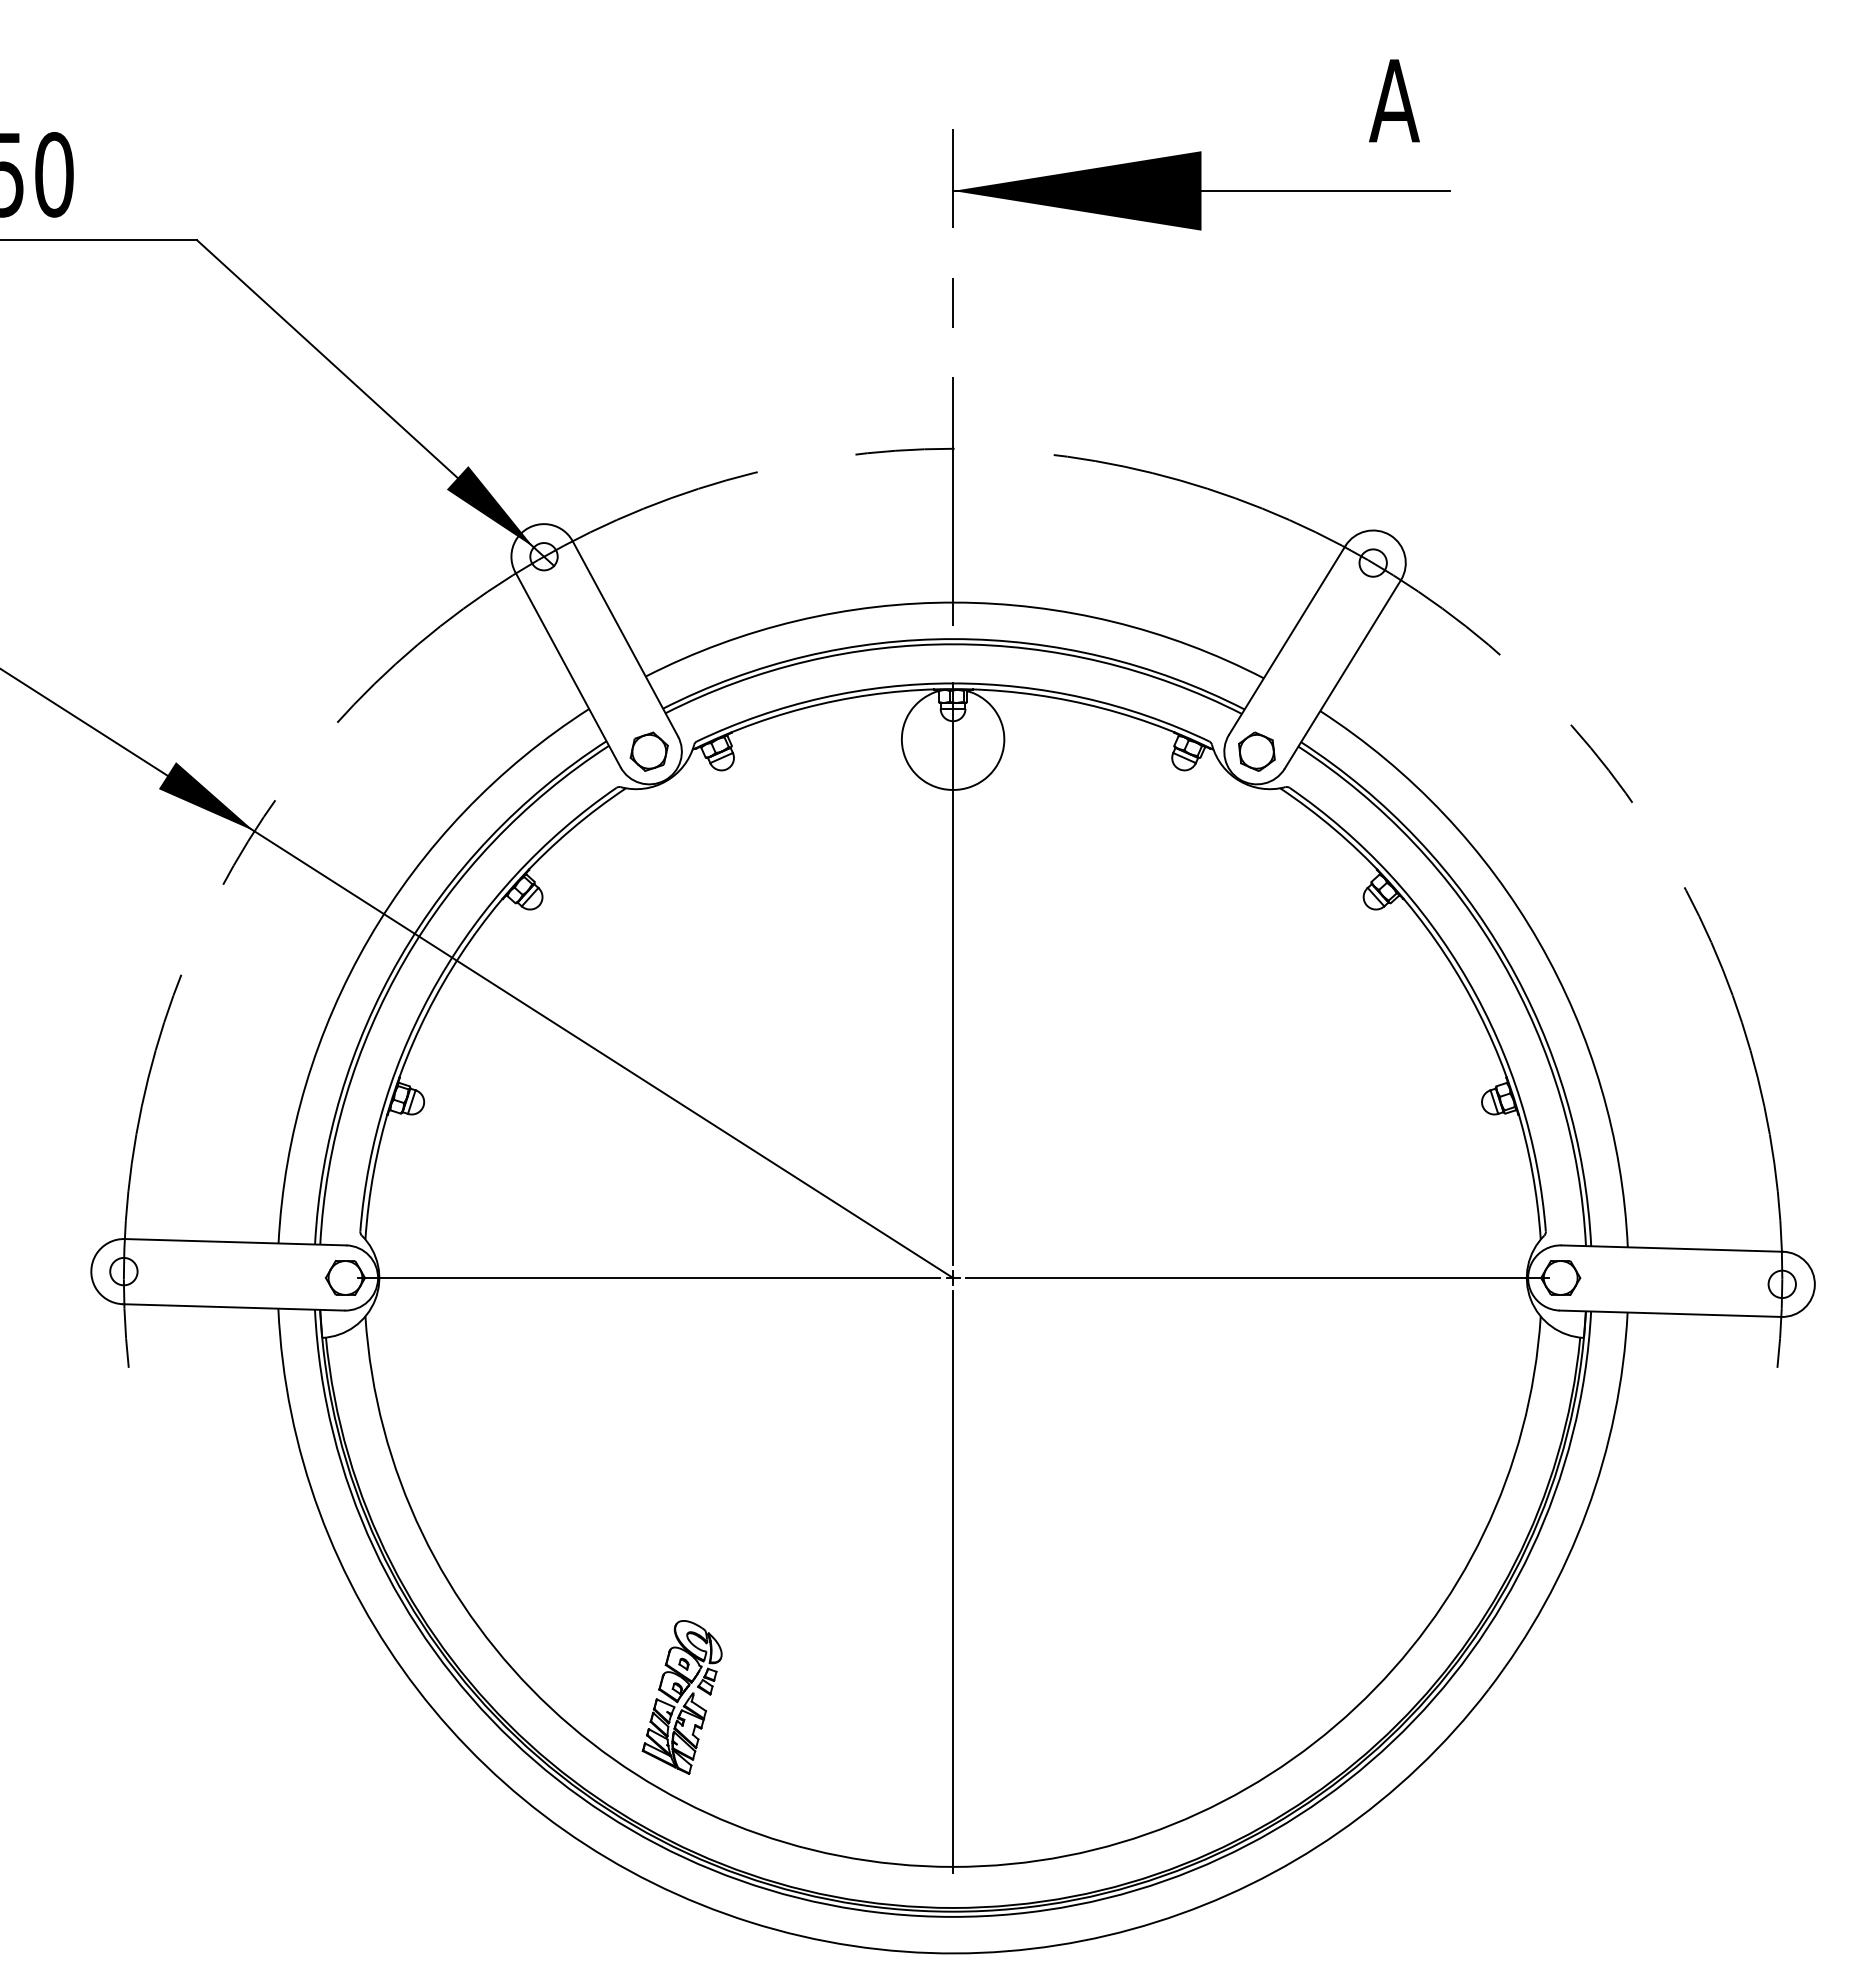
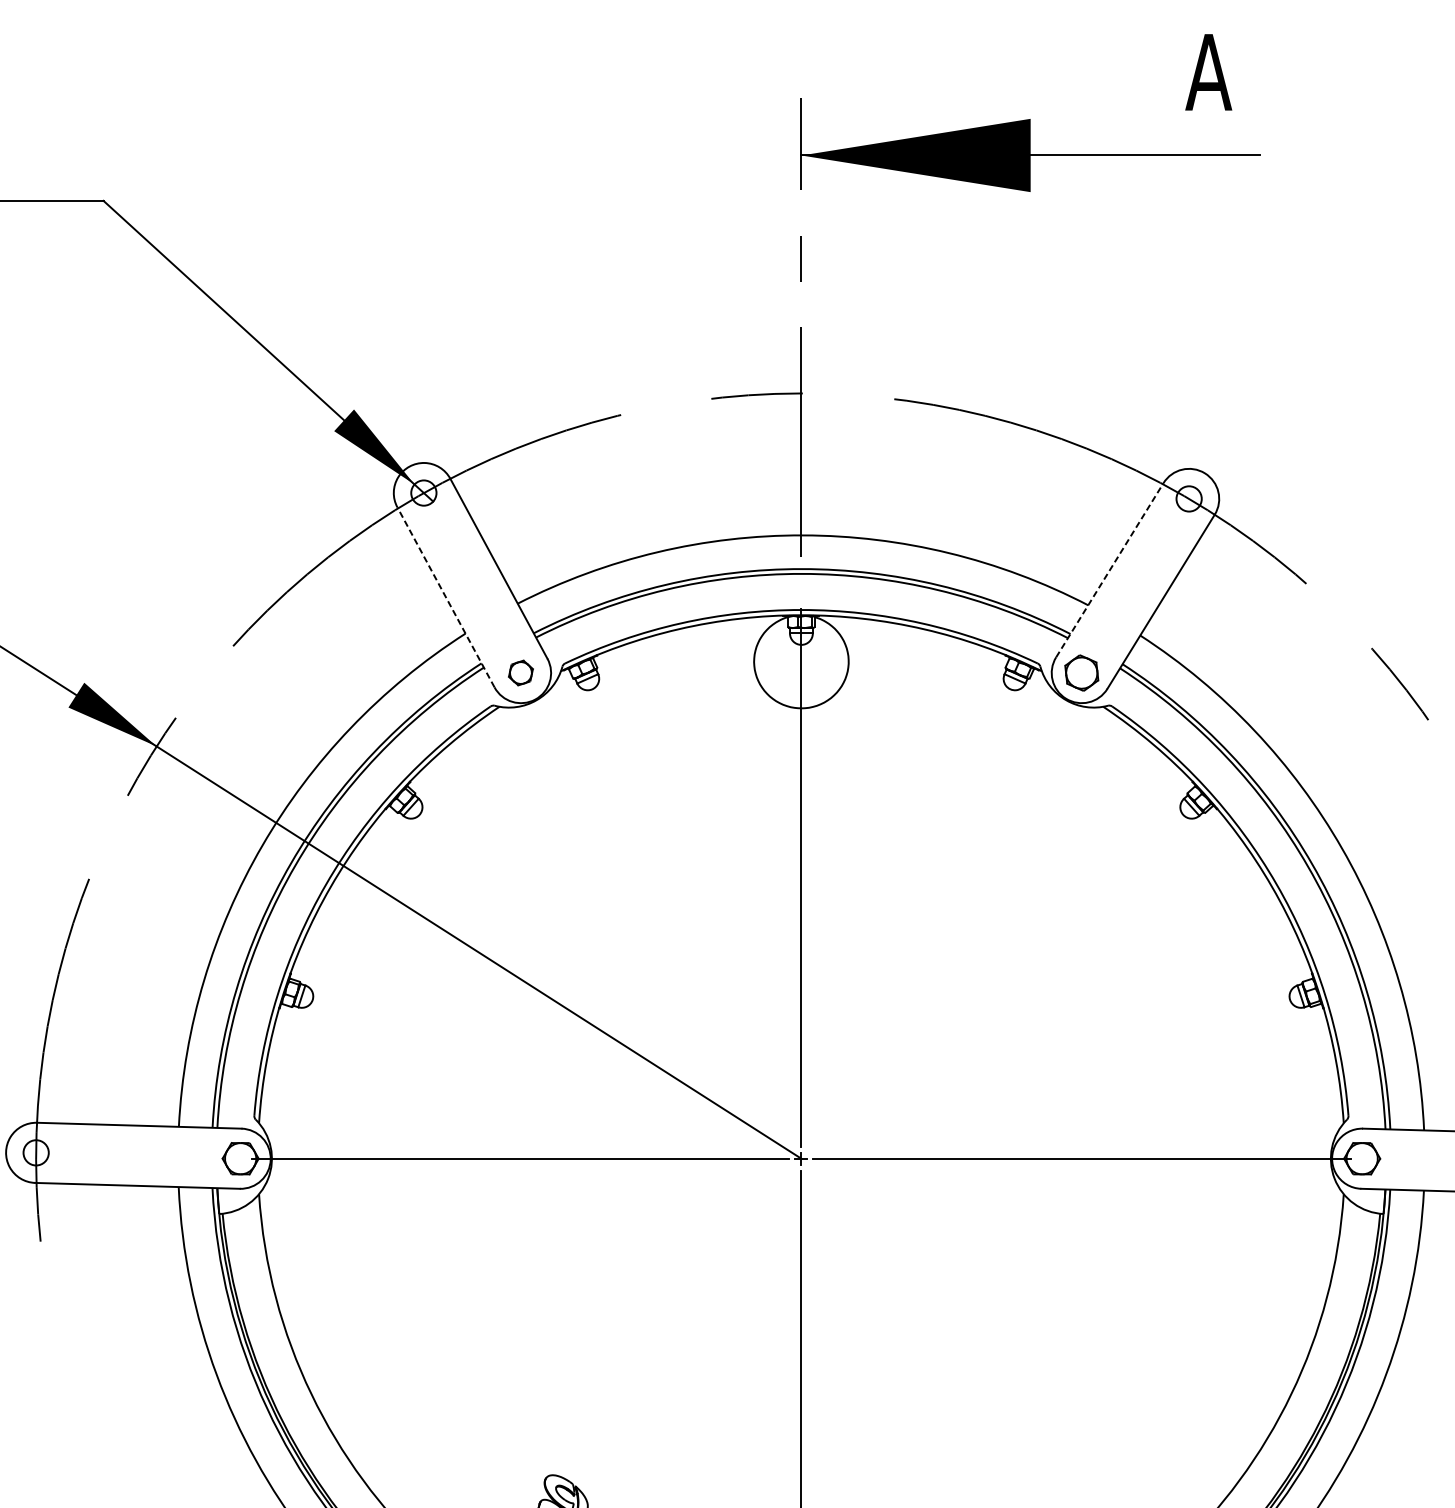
line: (1287, 640) -> (1110, 570), solid -> dashed
line: (567, 669) -> (445, 597), solid -> dashed
part: (648, 751) -> (520, 672), size x0.7

